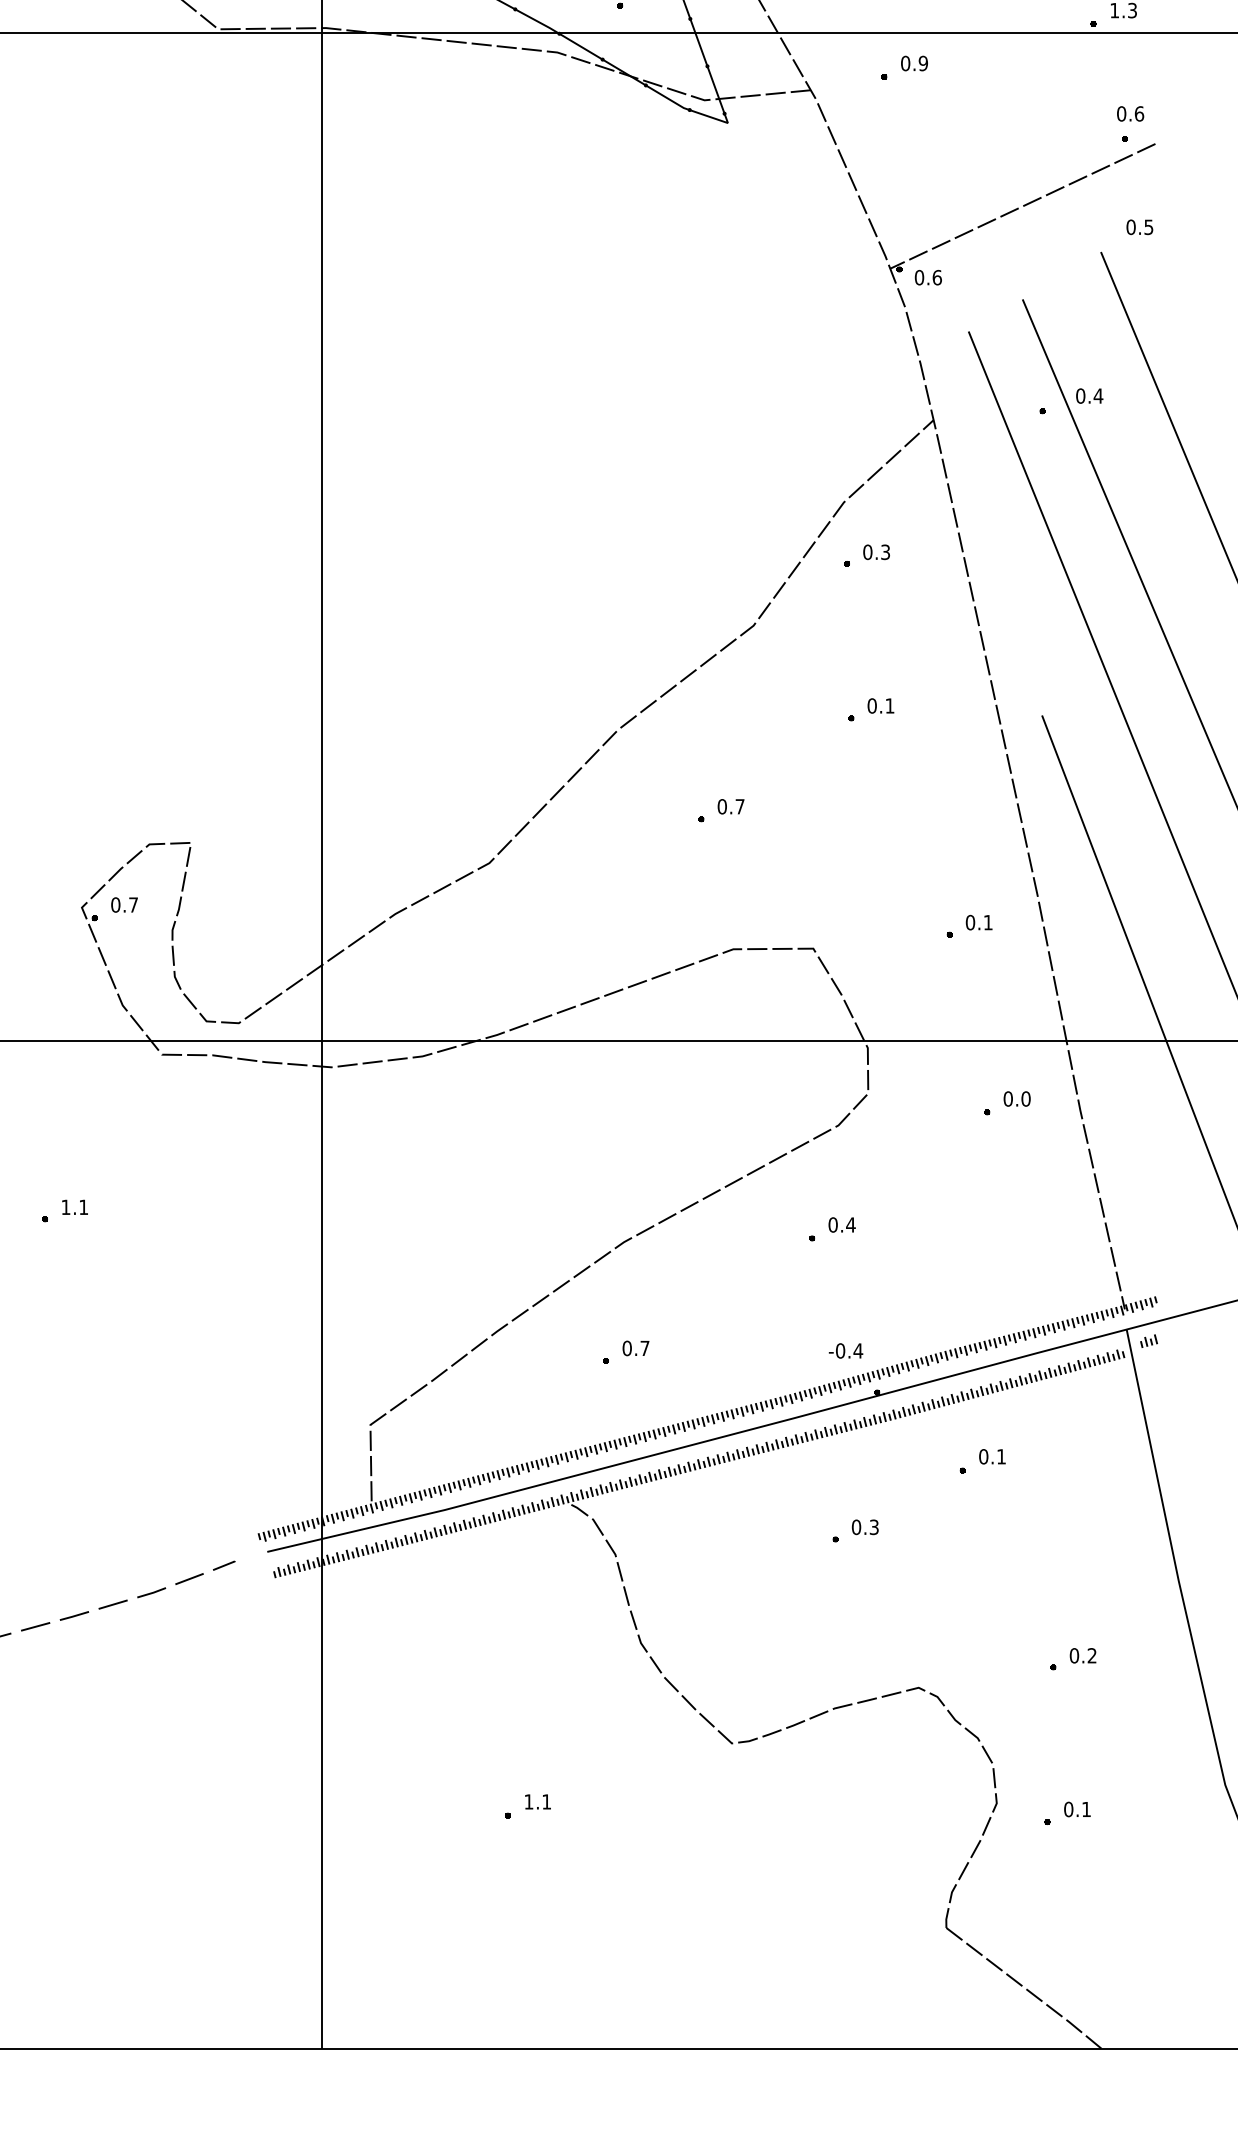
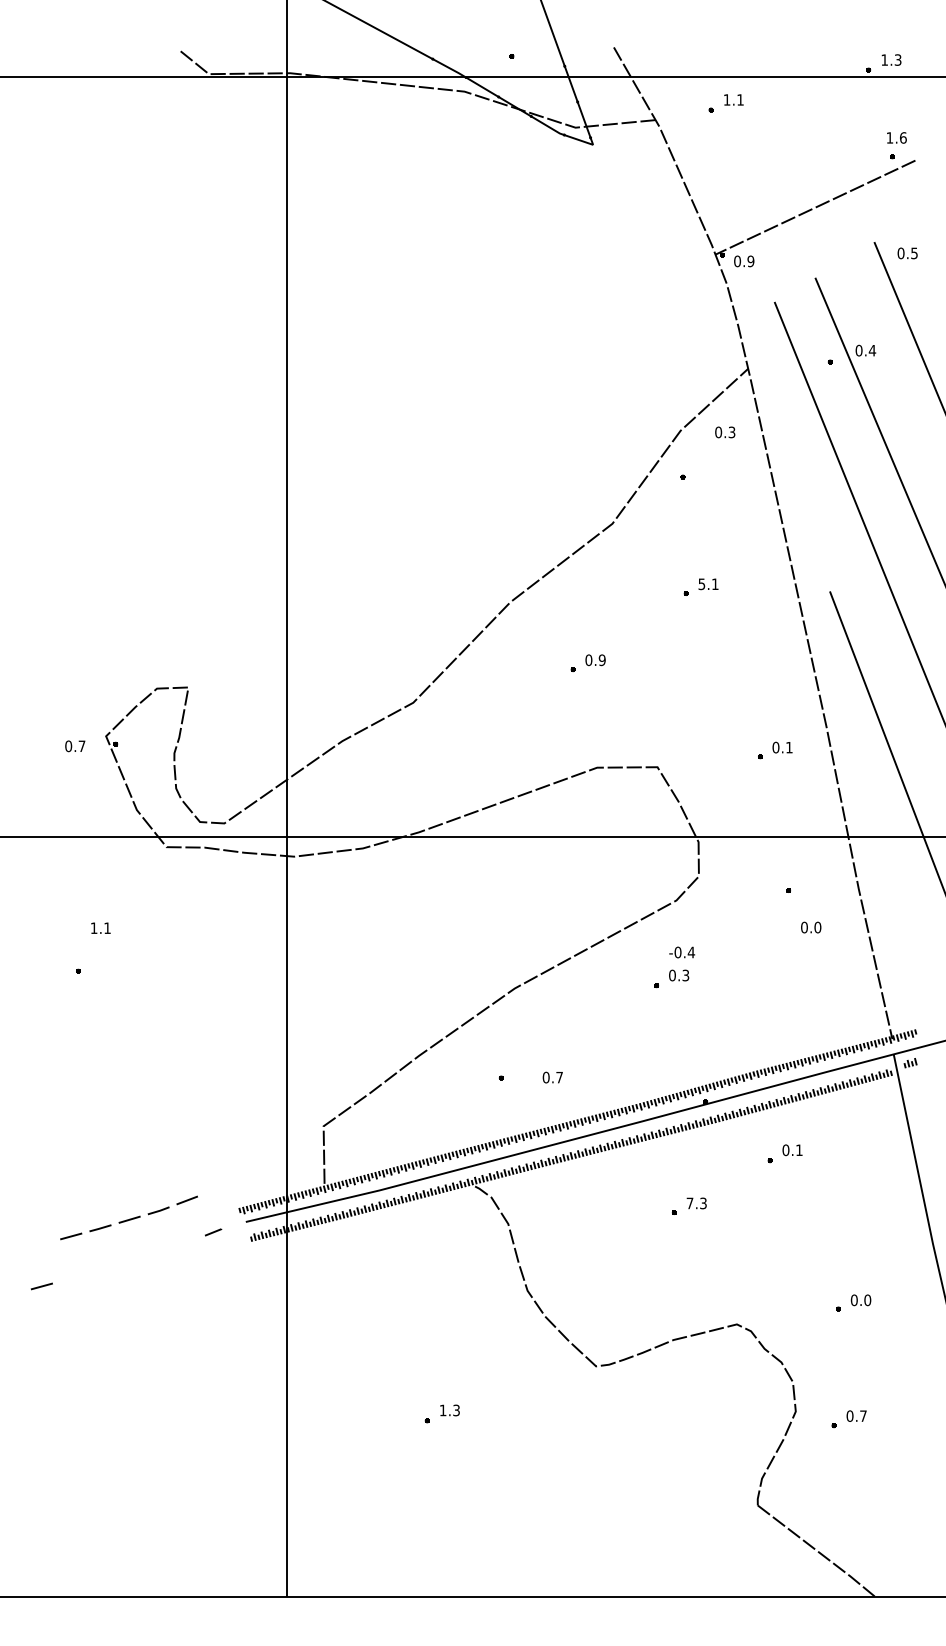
text: (914, 62) -> (733, 99), 0.9 -> 1.1
text: (1121, 113) -> (889, 137), 0.6 -> 1.6
text: (1139, 227) -> (907, 253), moved
text: (936, 277) -> (750, 261), 0.6 -> 0.9
text: (876, 552) -> (725, 432), moved
text: (871, 706) -> (701, 584), 0.1 -> 5.1
text: (739, 807) -> (601, 660), 0.7 -> 0.9
text: (124, 905) -> (75, 746), moved
text: (1017, 1098) -> (811, 927), moved
text: (74, 1206) -> (100, 927), moved
text: (850, 1224) -> (685, 975), 0.4 -> 0.3
text: (635, 1348) -> (552, 1077), moved
text: (846, 1350) -> (682, 952), moved
text: (855, 1527) -> (689, 1203), 0.3 -> 7.3
part: (111, 1601) -> (128, 1217), moved
text: (1091, 1656) -> (867, 1300), 0.2 -> 0.0
text: (546, 1801) -> (456, 1410), 1.1 -> 1.3
text: (1086, 1808) -> (863, 1415), 0.1 -> 0.7

